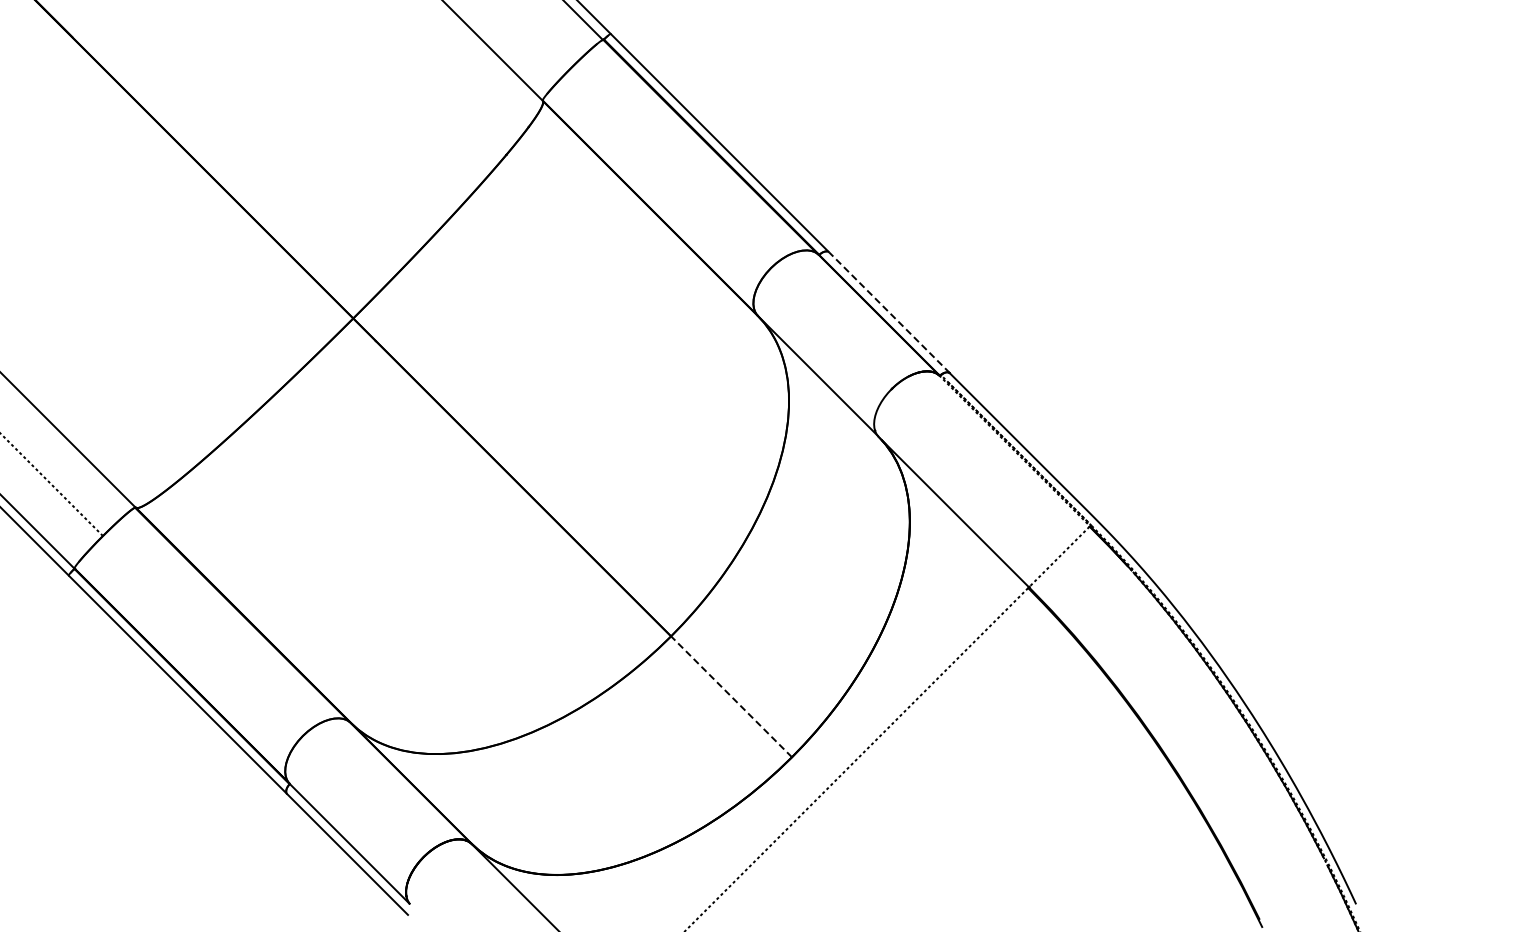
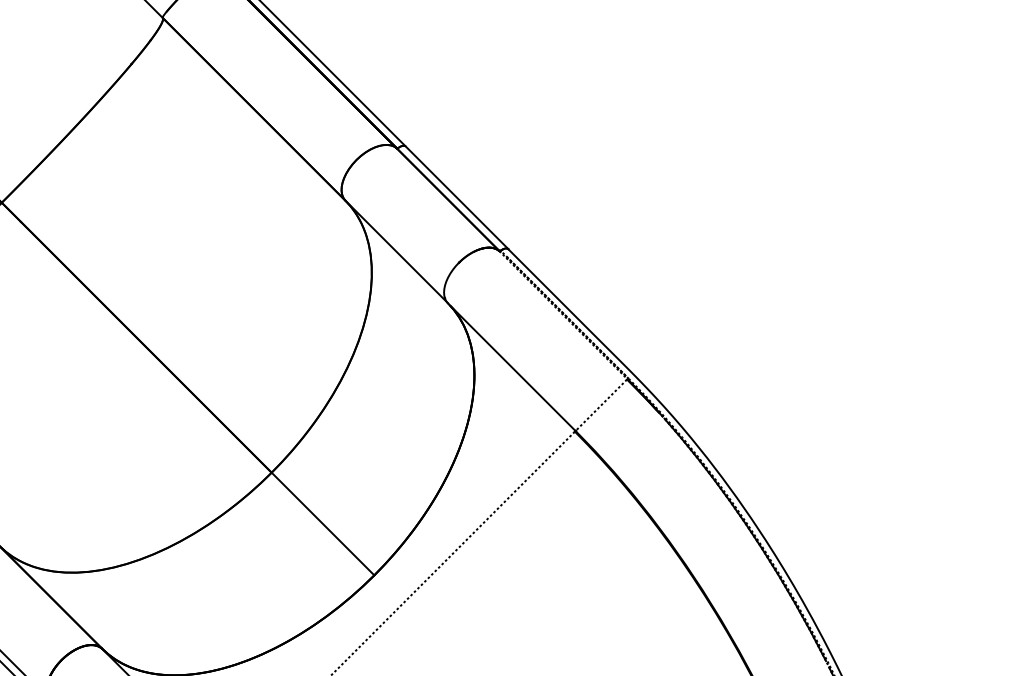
line: (889, 312) -> (457, 197), dashed -> solid
line: (731, 696) -> (322, 523), dashed -> solid

